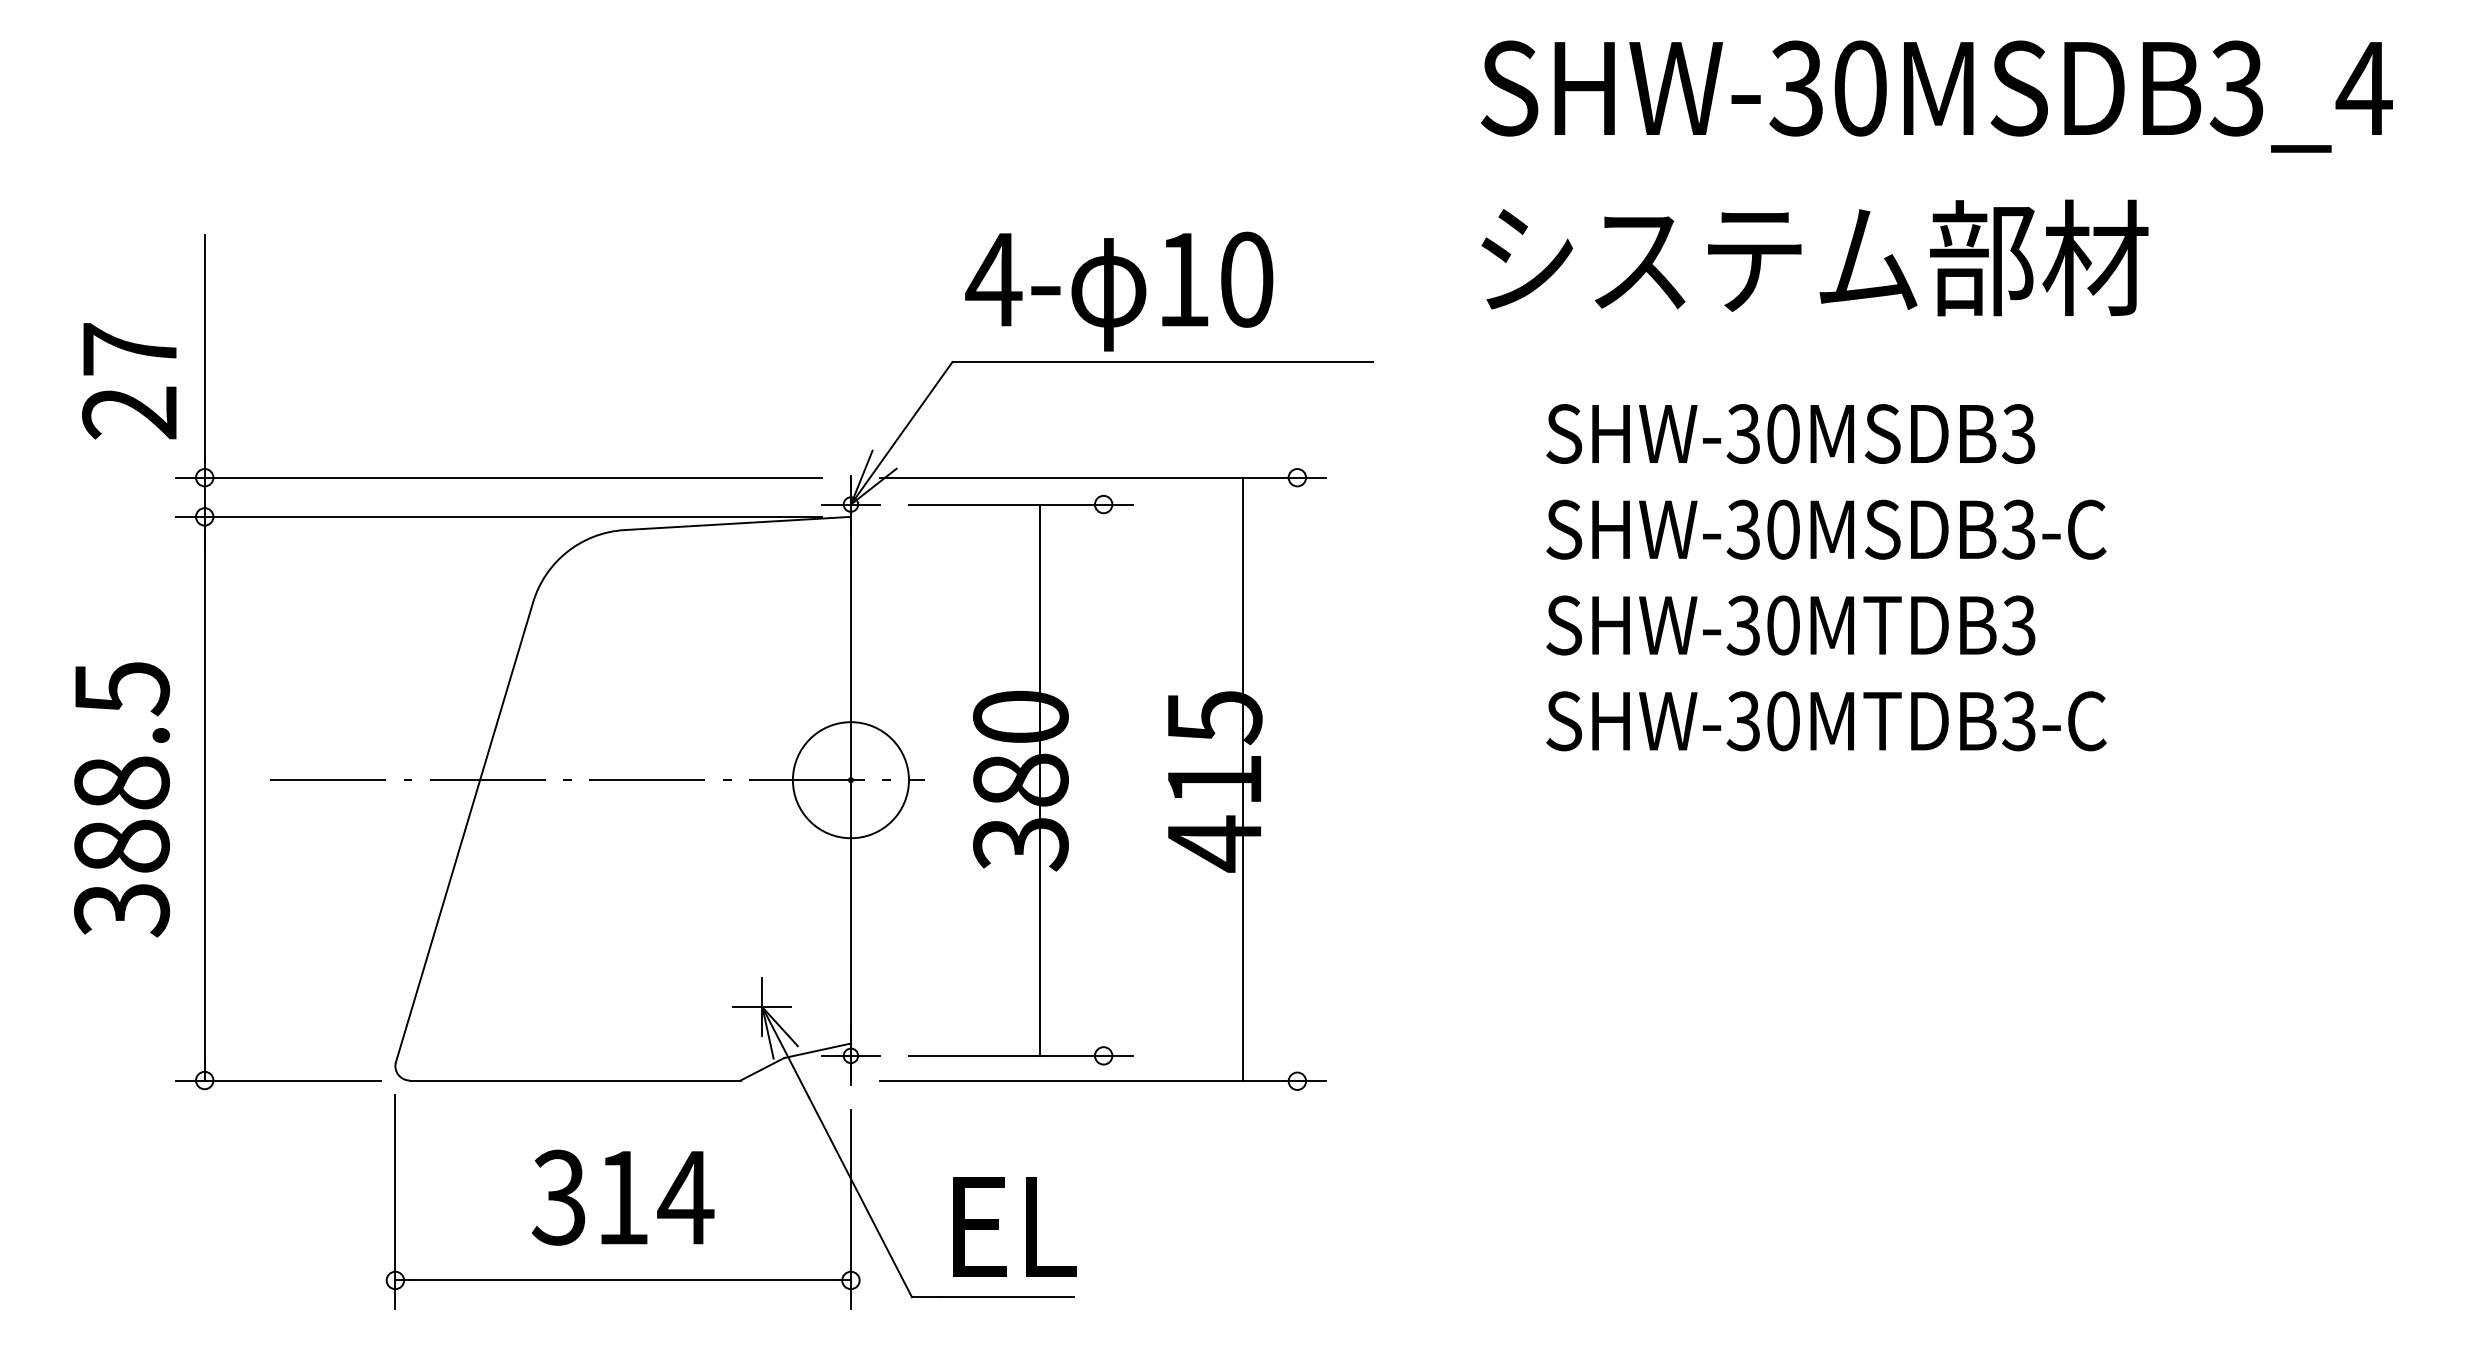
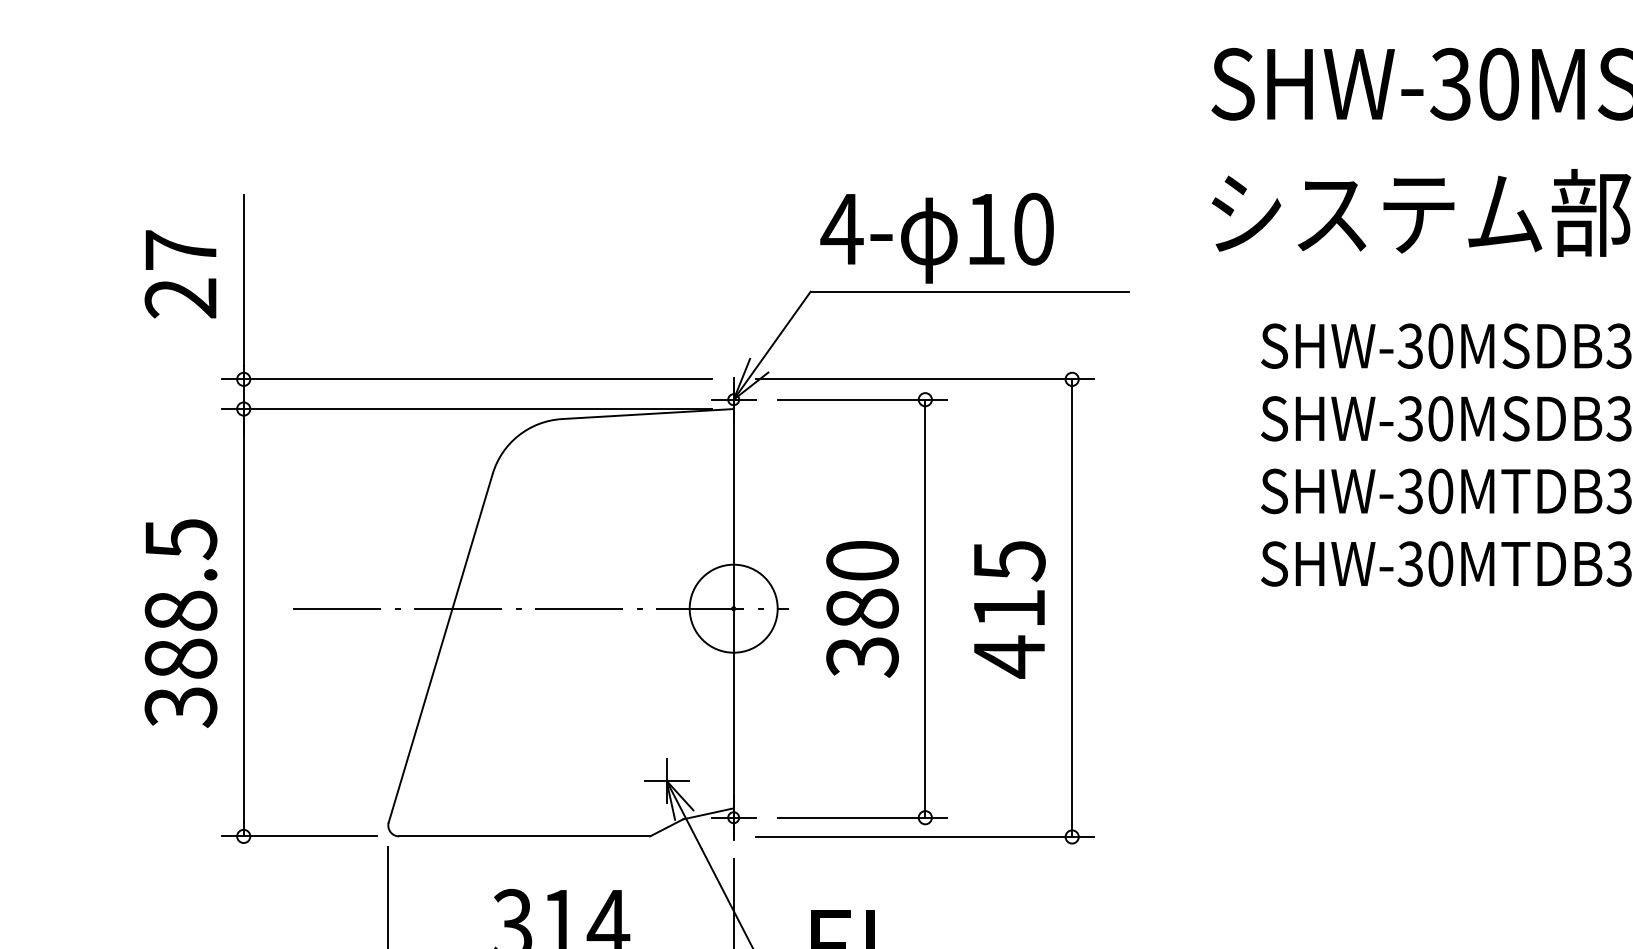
text: (129, 381) -> (180, 274), moved
line: (1039, 779) -> (925, 608), moved
line: (1243, 779) -> (1072, 608), moved

